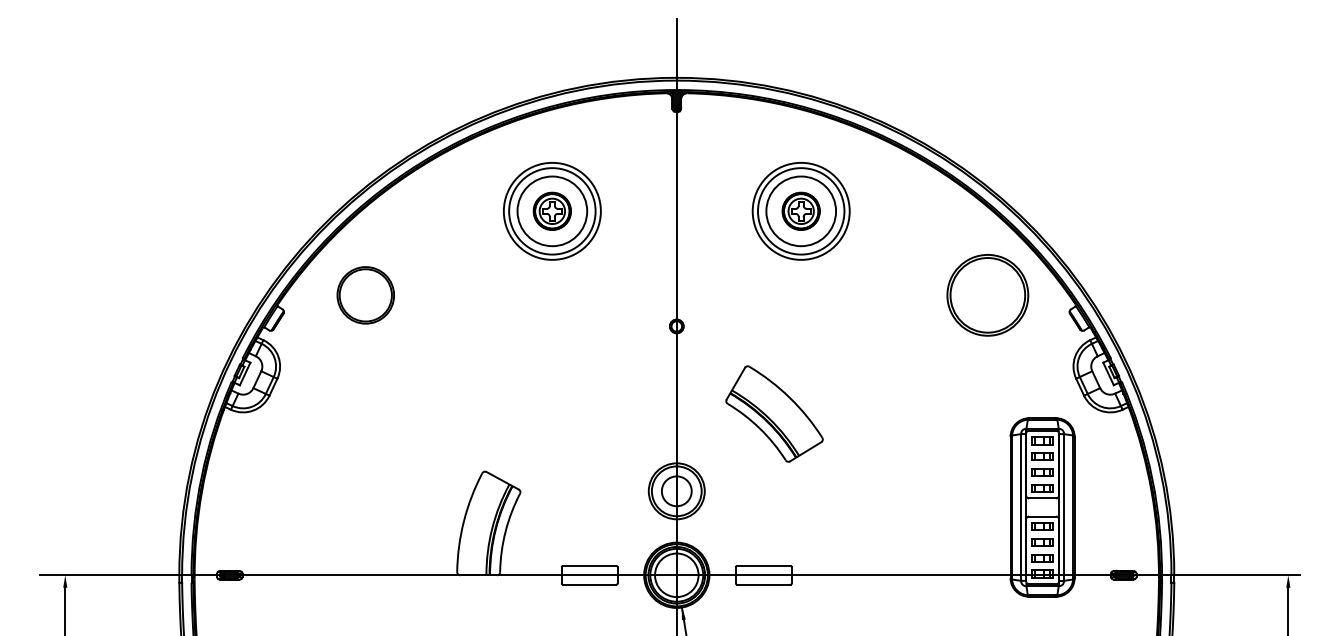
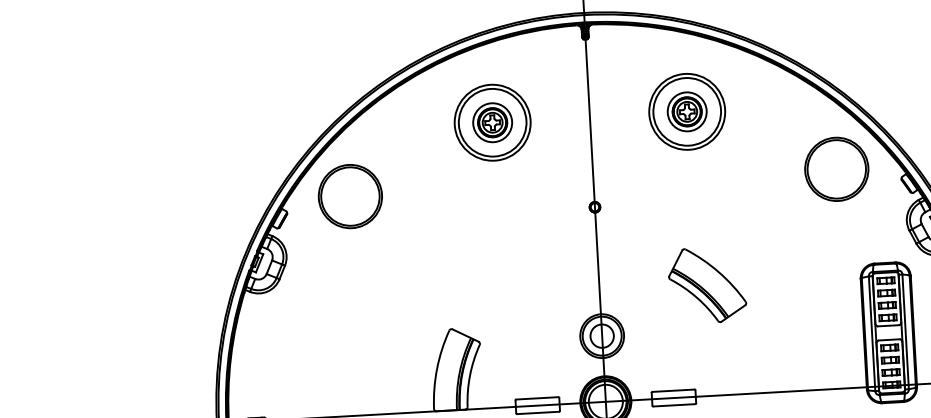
circle: (552, 211) -> (492, 122), size x0.71
circle: (801, 211) -> (687, 111), size x0.71
part: (365, 295) -> (350, 196), size x1.43
part: (774, 413) -> (707, 284), moved

